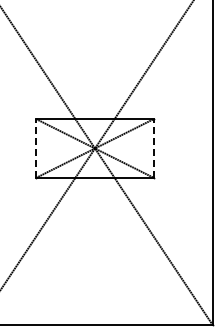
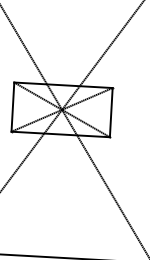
line: (36, 148) -> (13, 107), dashed -> solid
line: (153, 148) -> (111, 112), dashed -> solid

